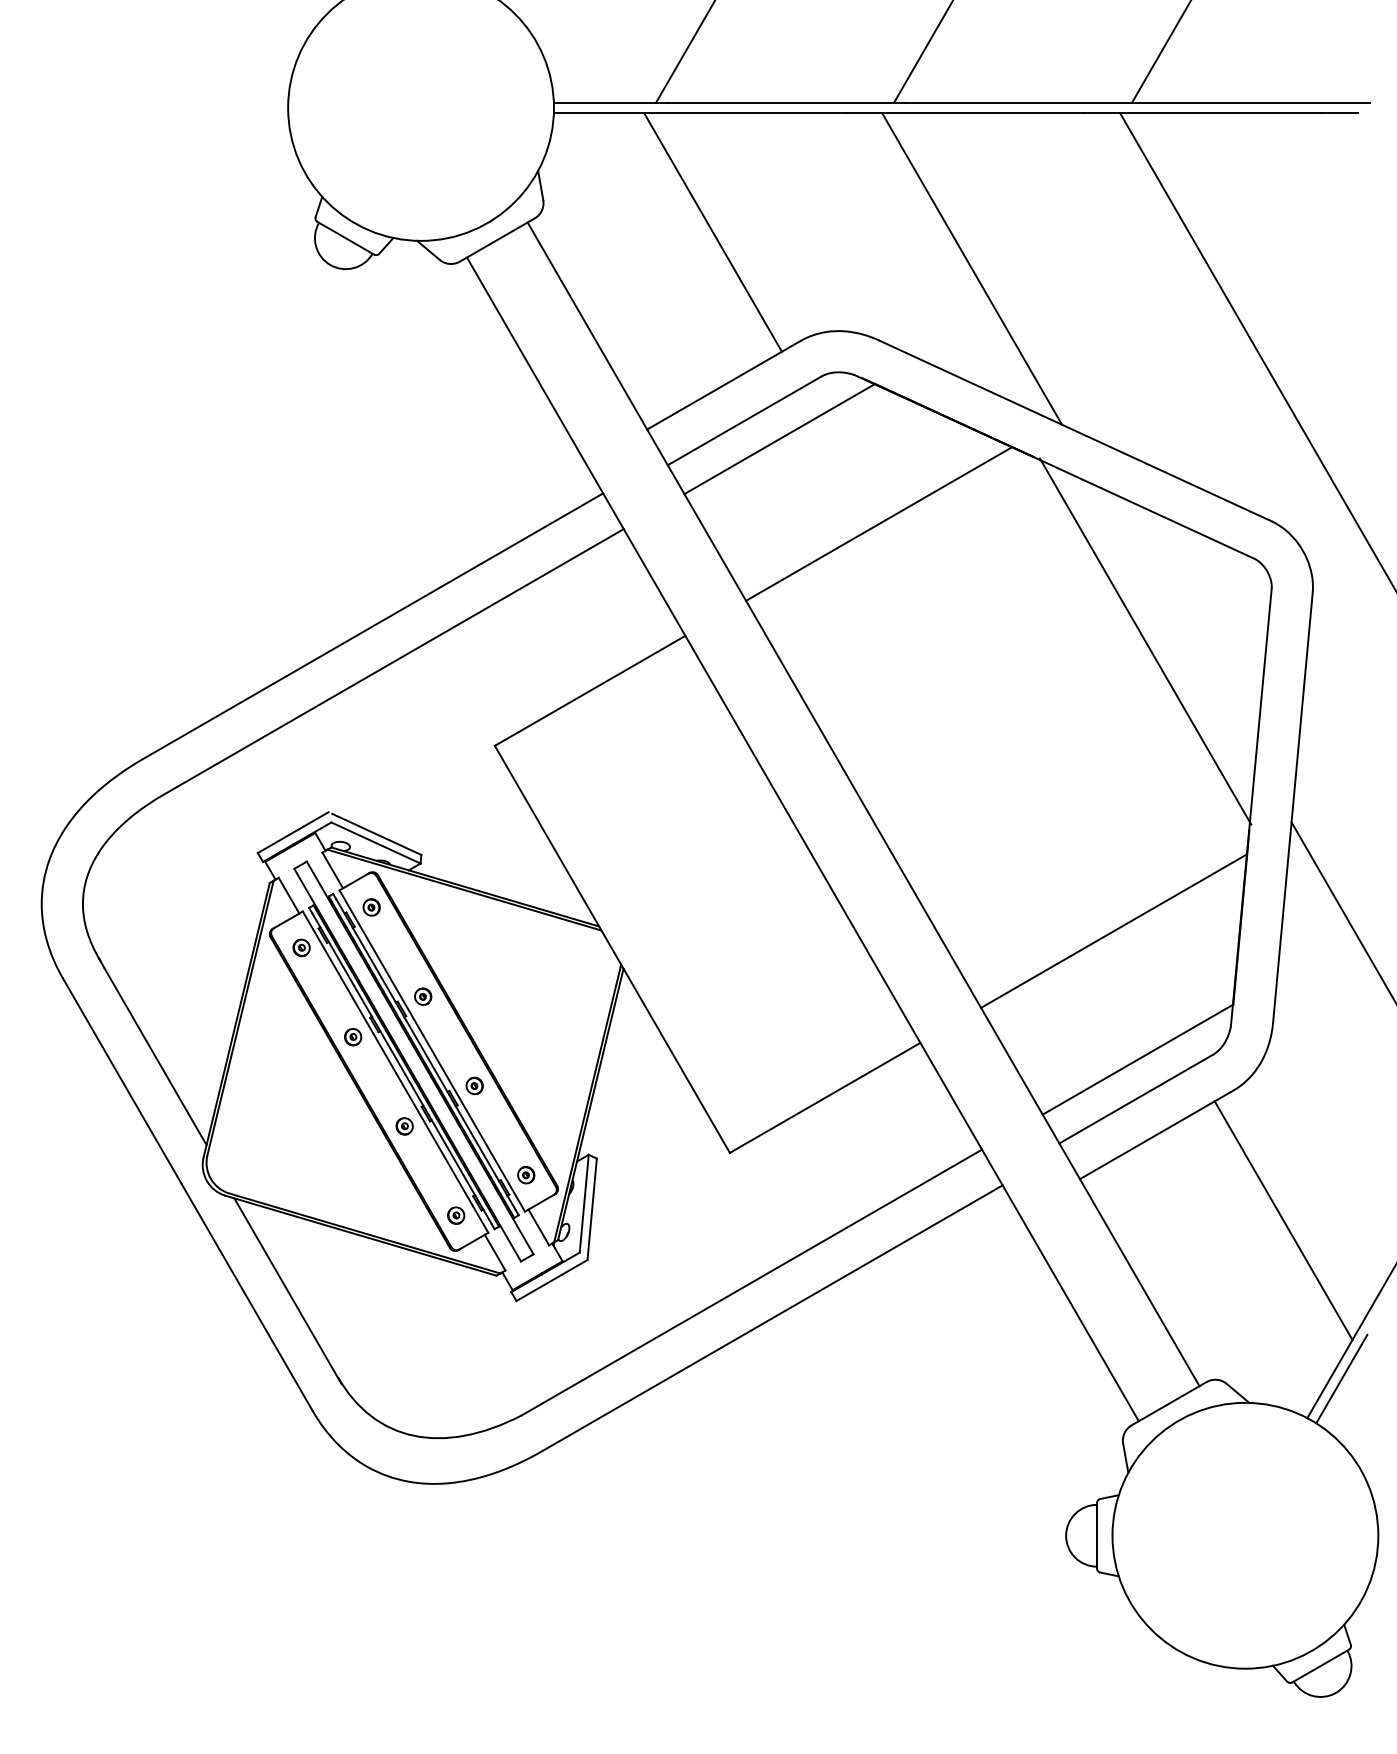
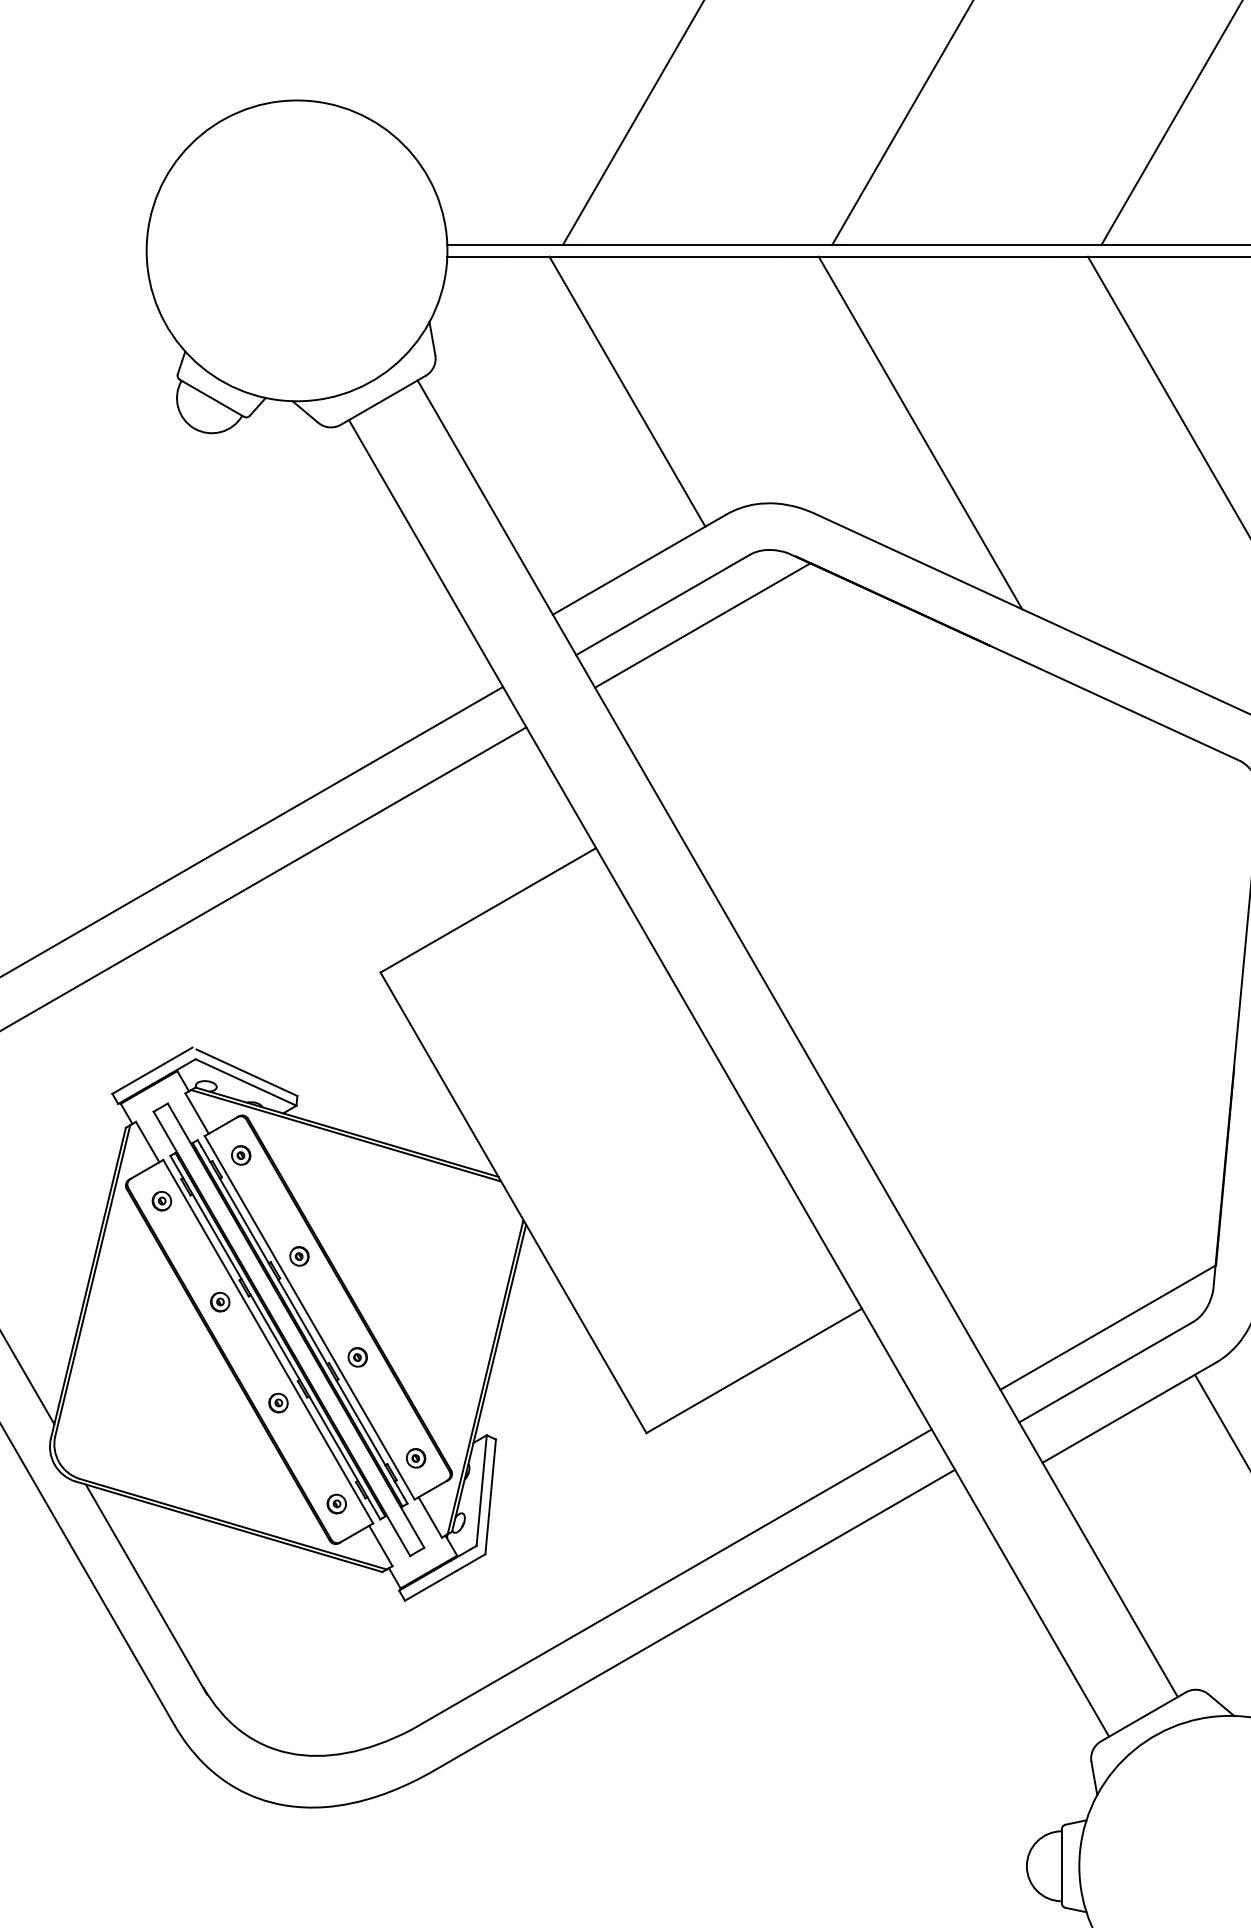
line: (879, 523) -> (815, 720), removed
line: (1145, 641) -> (1116, 854), removed
line: (1114, 930) -> (1081, 1181), removed

